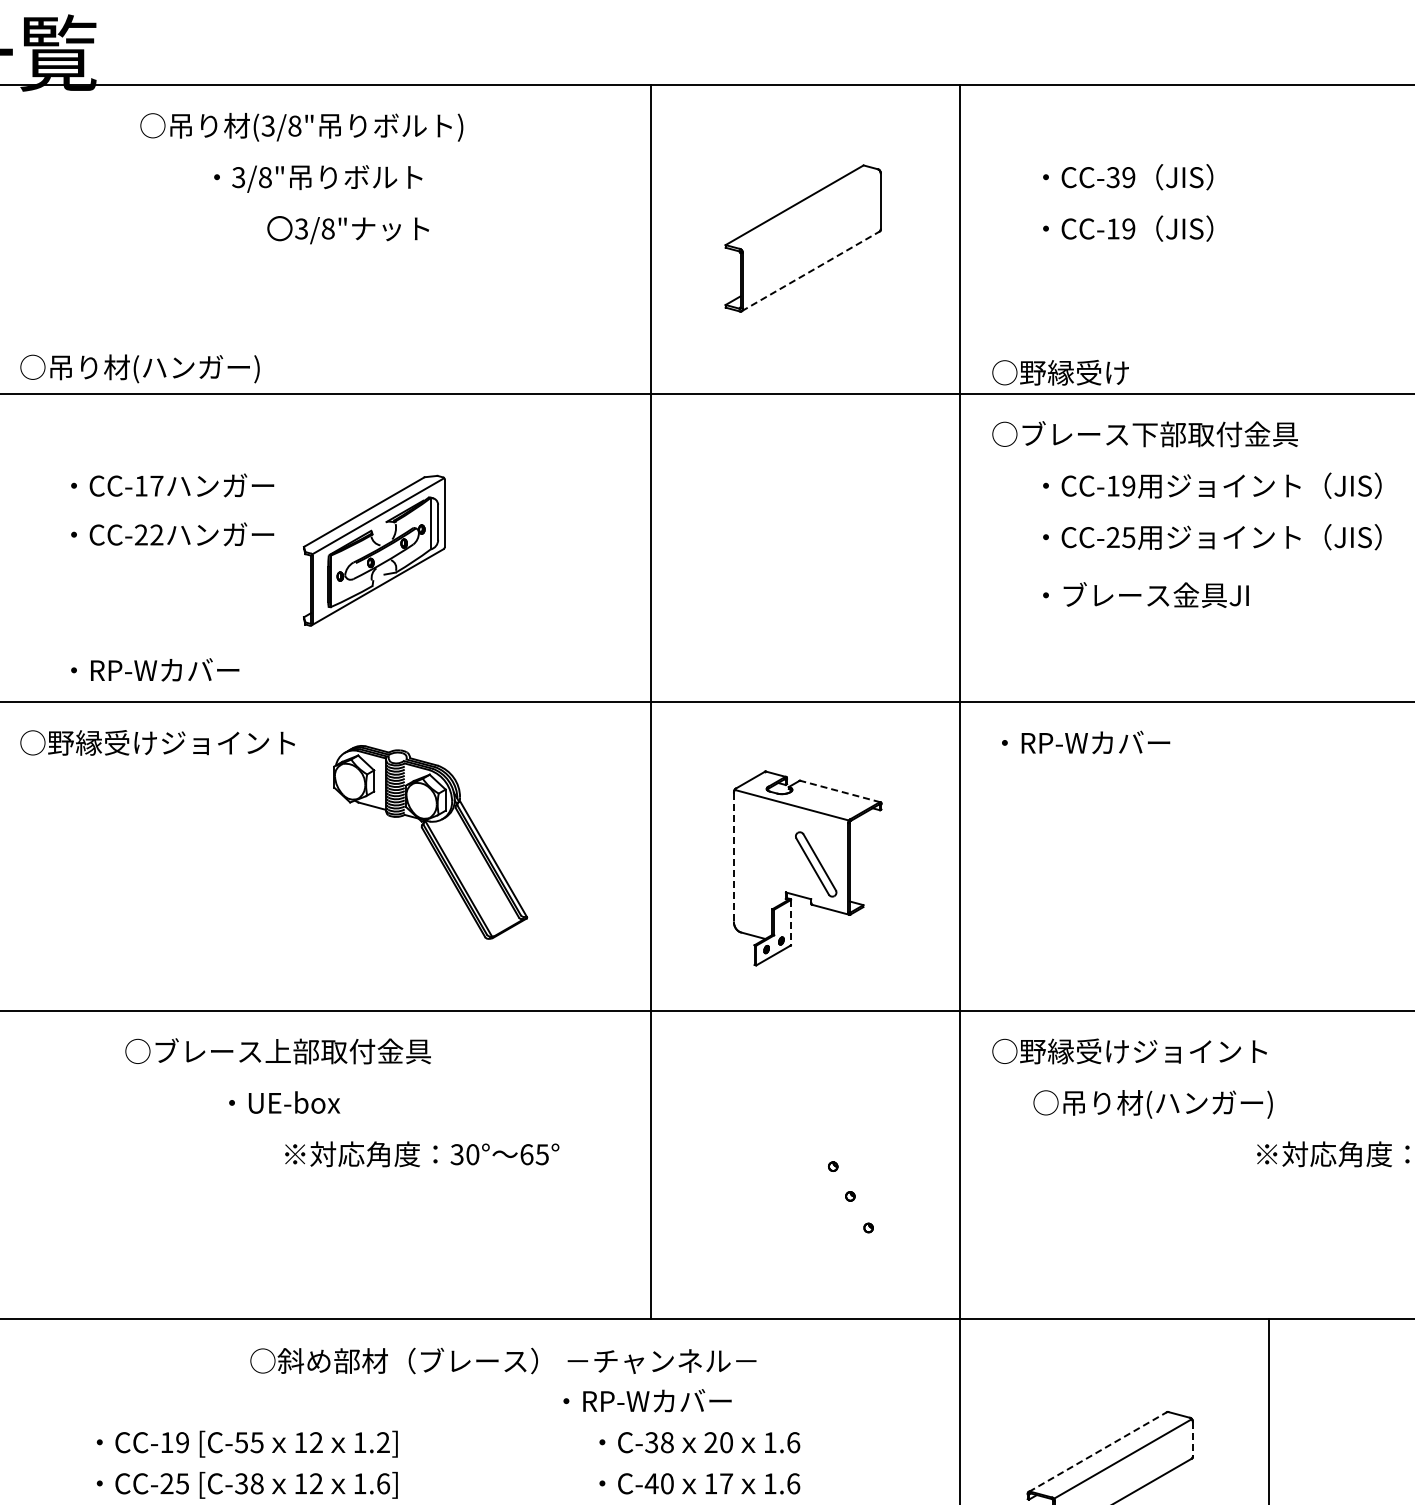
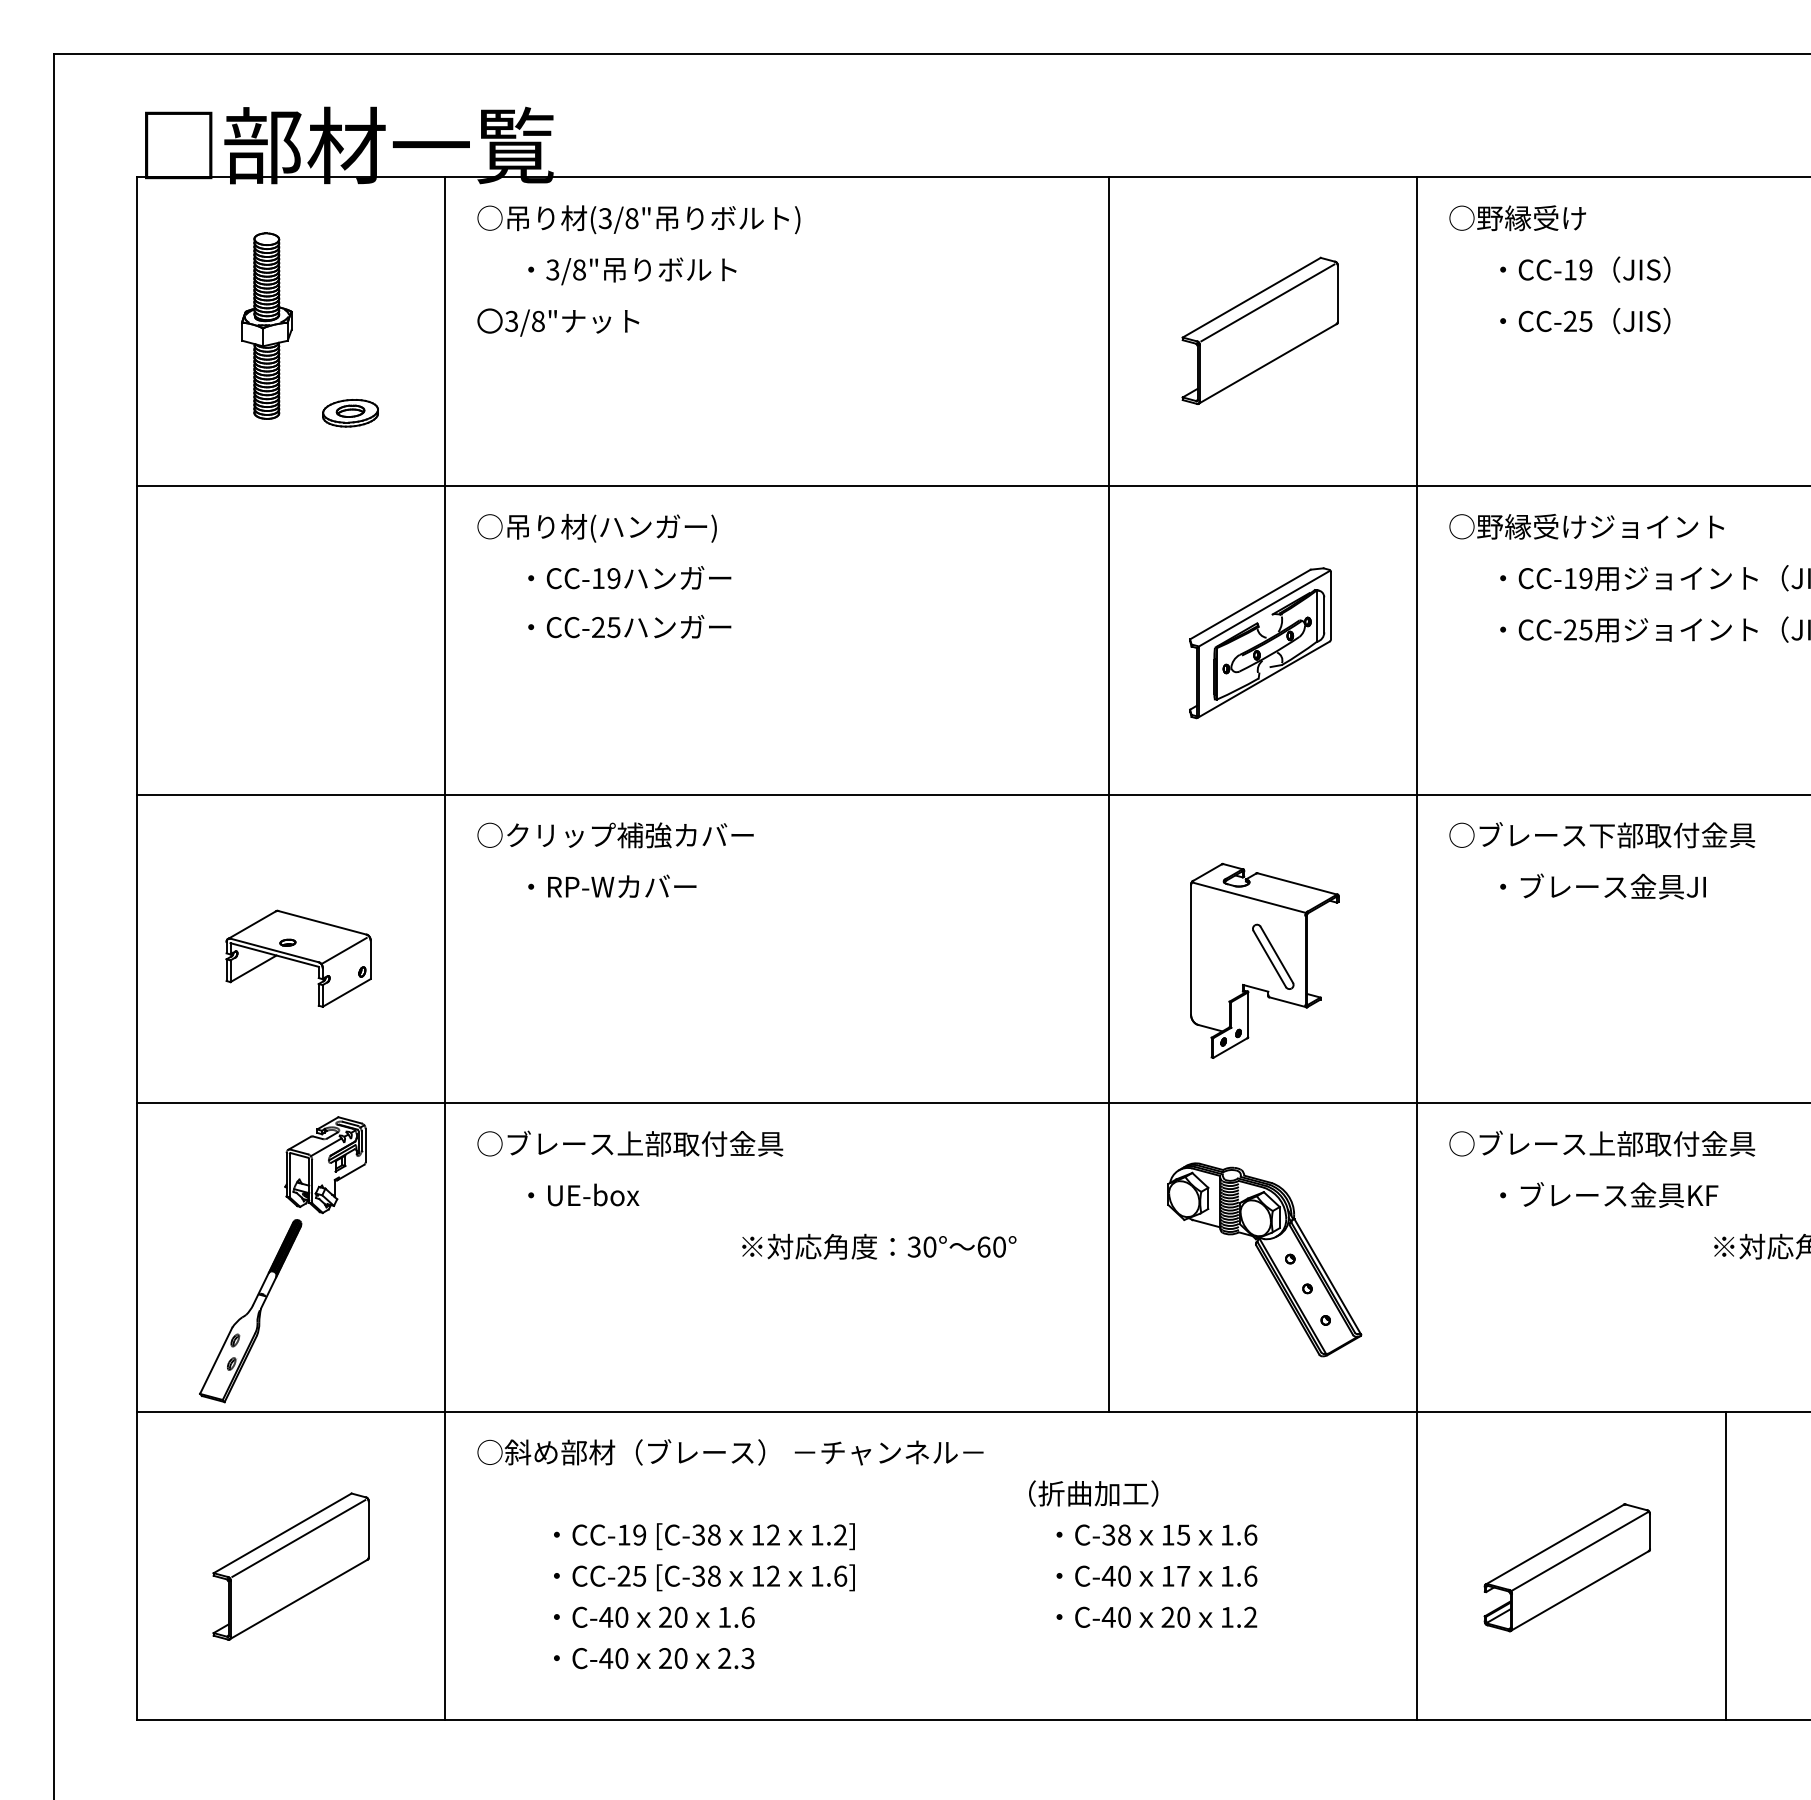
text: (301, 127) -> (638, 219), moved
text: (1112, 177) -> (1569, 269), CC-39 -> CC-19
text: (318, 179) -> (632, 271), moved
line: (810, 210) -> (1267, 302), added
text: (1121, 228) -> (1578, 320), CC-19 -> CC-25
text: (348, 230) -> (558, 322), moved
line: (810, 271) -> (1267, 363), dashed -> solid
text: (139, 369) -> (596, 528), moved
text: (1060, 373) -> (1517, 218), moved
text: (1159, 434) -> (1616, 526), ○ブレース下部取付金具 -> ○野縁受けジョイント
text: (156, 486) -> (613, 578), CC-17 -> CC-19
text: (156, 535) -> (613, 627), CC-22 -> CC-25
part: (374, 551) -> (1260, 643), moved
text: (1145, 595) -> (1602, 886), moved
text: (155, 669) -> (612, 885), moved
text: (172, 743) -> (629, 835), ○野縁受けジョイント -> ○クリップ補強カバー
text: (1145, 743) -> (1602, 835), ・RP-Wカバー -> ○ブレース下部取付金具
line: (840, 791) -> (1297, 883), dashed -> solid
part: (430, 842) -> (1264, 1259), moved
line: (734, 857) -> (1191, 949), dashed -> solid
line: (791, 922) -> (1248, 1014), dashed -> solid
text: (278, 1051) -> (630, 1143), moved
text: (1159, 1051) -> (1616, 1143), ○野縁受けジョイント -> ○ブレース上部取付金具
text: (284, 1102) -> (583, 1194), moved
text: (1152, 1104) -> (1609, 1196), ○吊り材(ハンガー) -> ・ブレース金具KF
text: (542, 1154) -> (999, 1246), 65° -> 60°
text: (503, 1361) -> (730, 1452), moved
text: (647, 1401) -> (1104, 1493), ・RP-Wカバー -> （折曲加工）
line: (1192, 1440) -> (1649, 1532), dashed -> solid
text: (249, 1442) -> (706, 1534), [C-55 -> [C-38
text: (718, 1442) -> (1175, 1534), 20 -> 15
line: (1097, 1452) -> (1554, 1544), dashed -> solid

